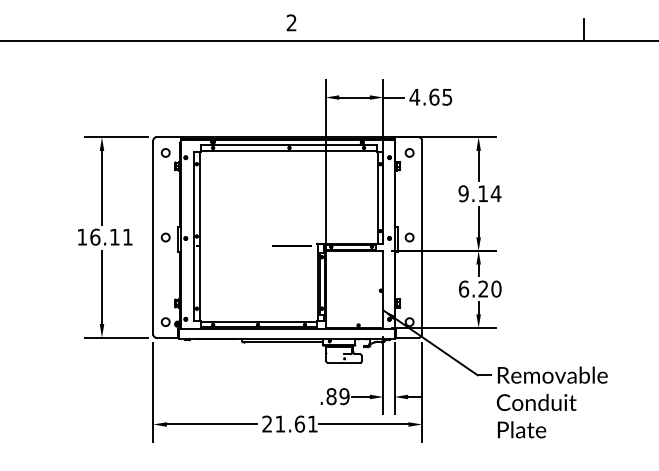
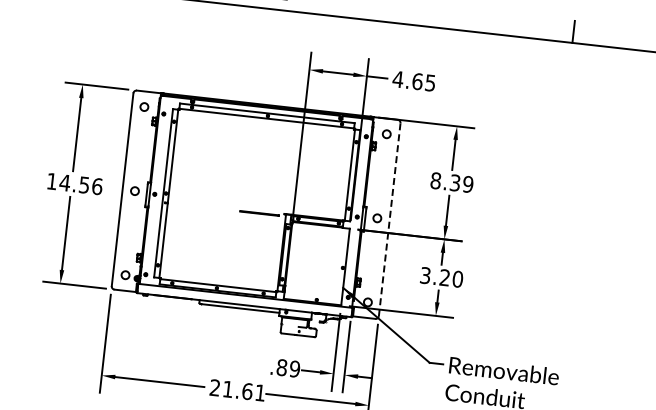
text: (479, 193) -> (451, 182), 9.14 -> 8.39
text: (111, 236) -> (81, 184), 16.11 -> 14.56
line: (422, 237) -> (390, 219), solid -> dashed
text: (464, 288) -> (426, 275), 6.20 -> 3.20

